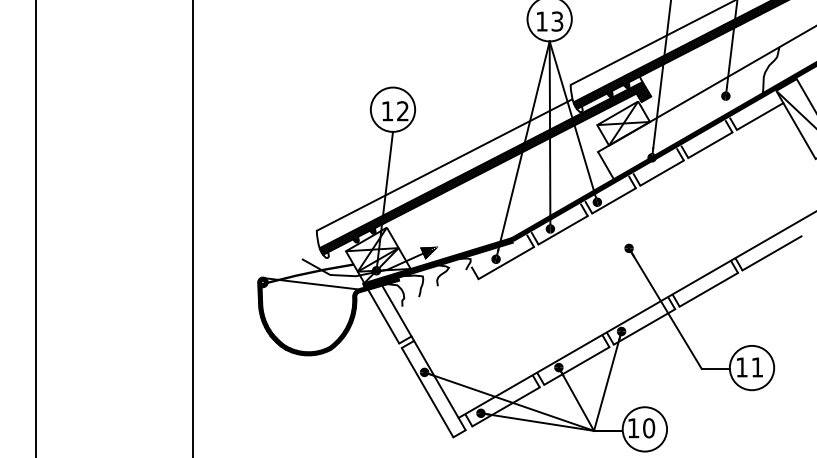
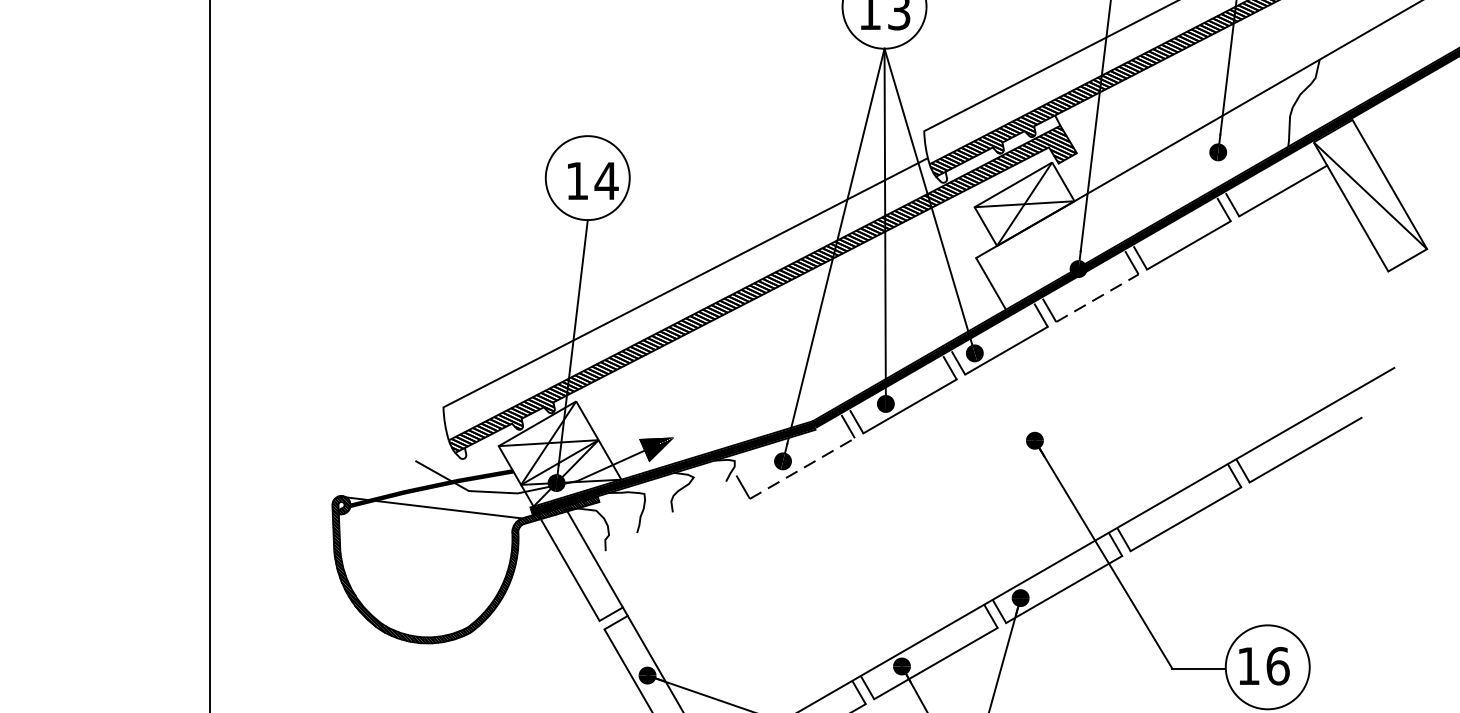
text: (402, 111) -> (605, 181), 12 -> 14
line: (662, 172) -> (1098, 296), solid -> dashed
line: (506, 262) -> (802, 467), solid -> dashed
text: (757, 367) -> (1278, 666), 11 -> 16

